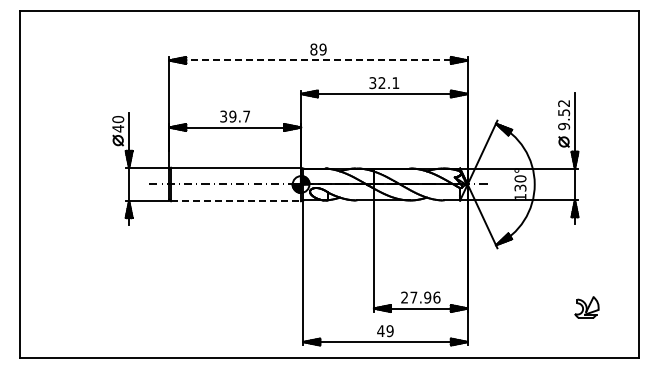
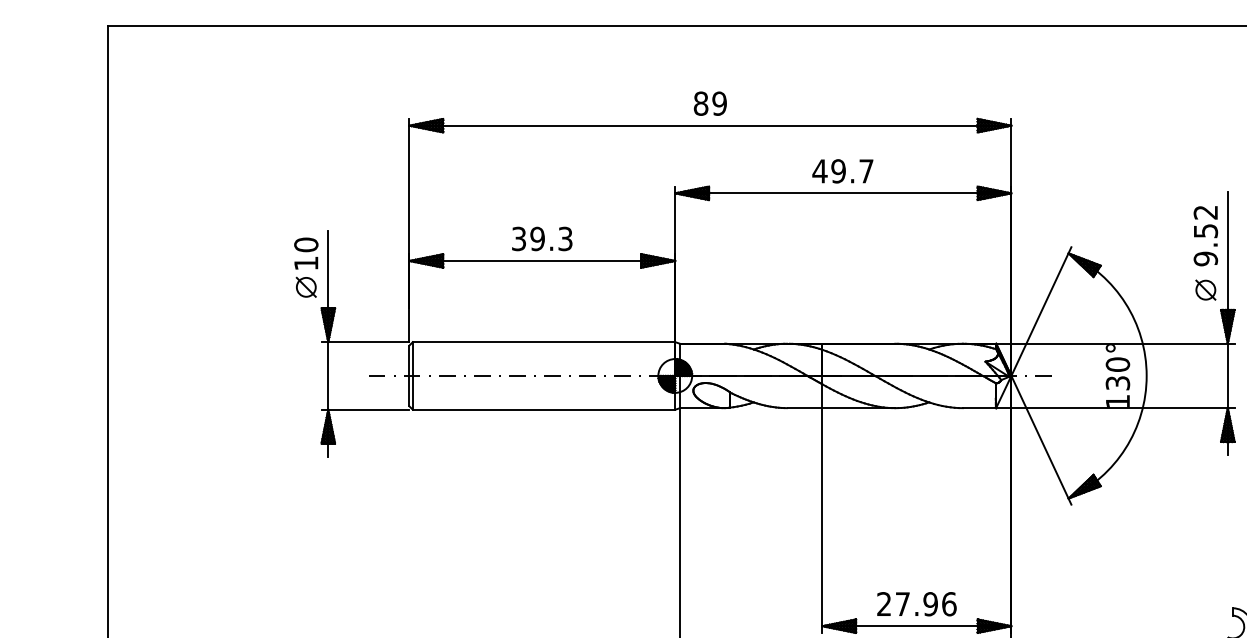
line: (319, 60) -> (712, 125), dashed -> solid
text: (384, 83) -> (843, 172), 32.1 -> 49.7
text: (246, 116) -> (565, 238), 39.7 -> 39.3
text: (118, 128) -> (306, 262), 40 -> 10
line: (236, 201) -> (544, 410), dashed -> solid

